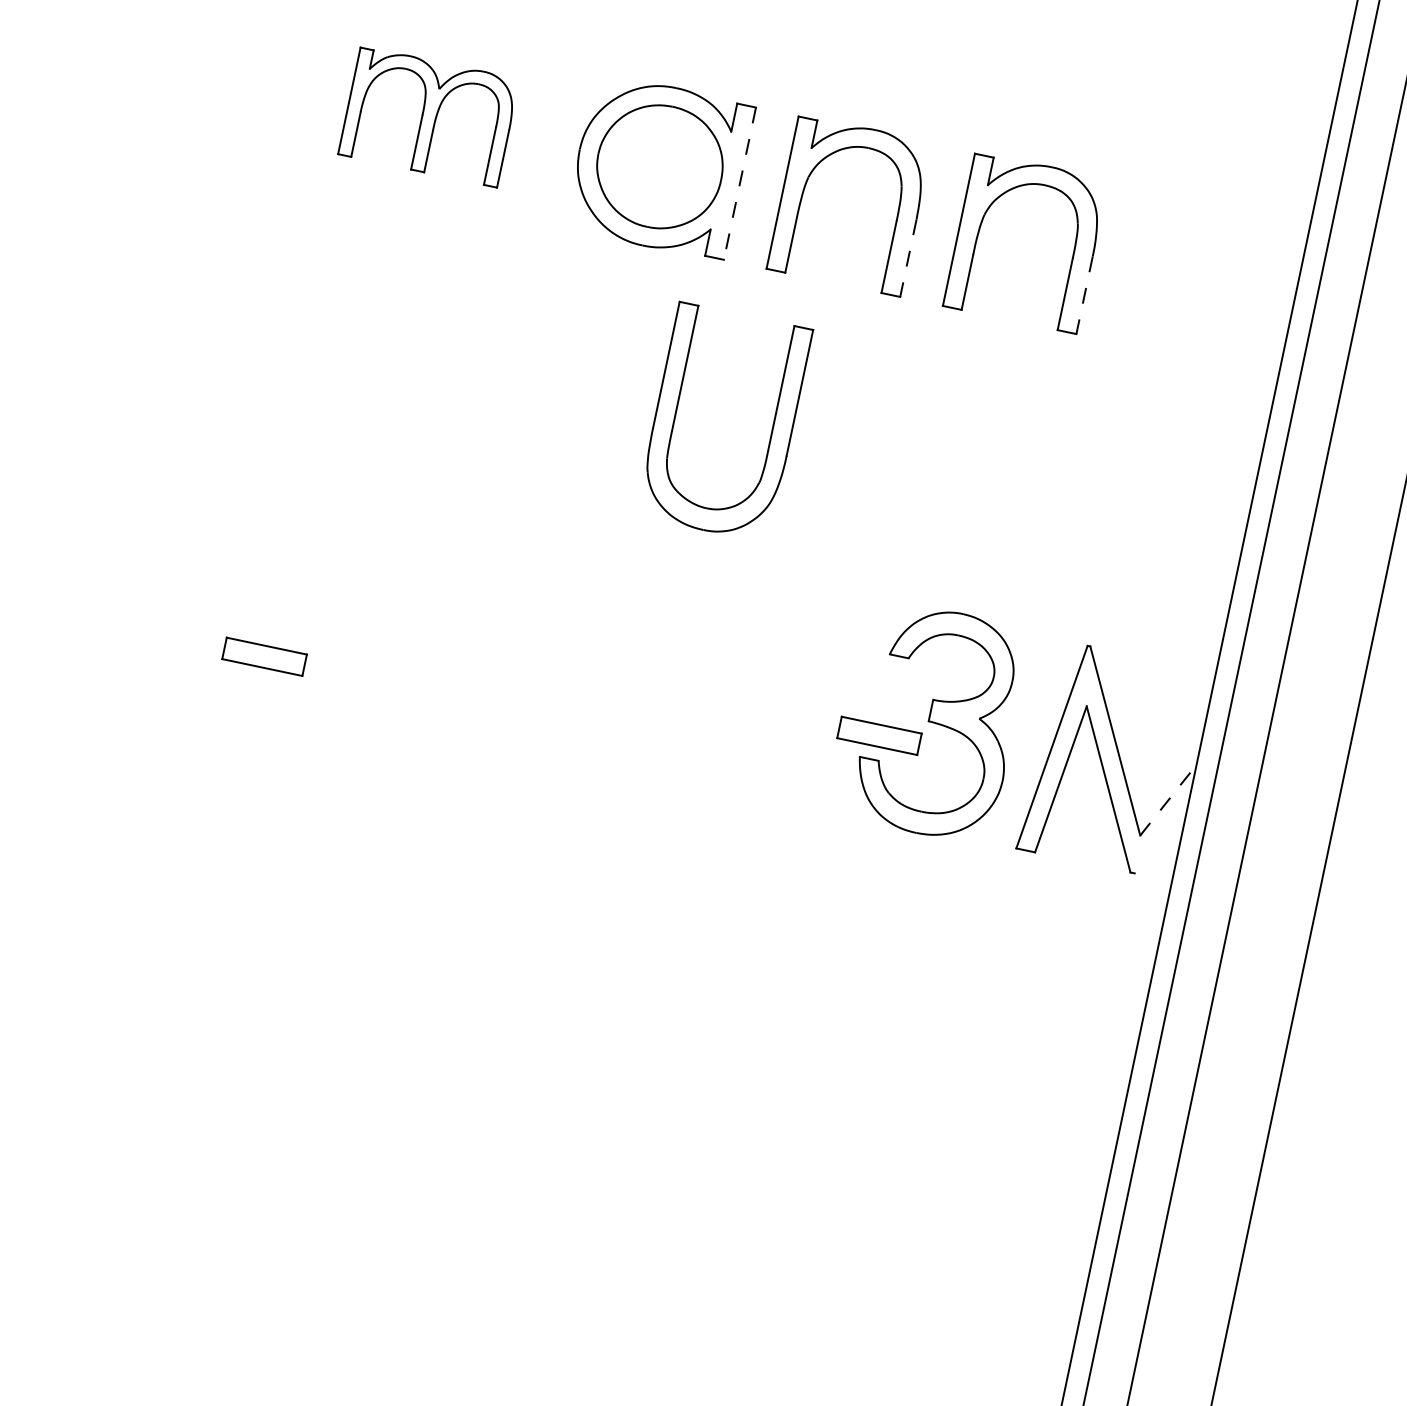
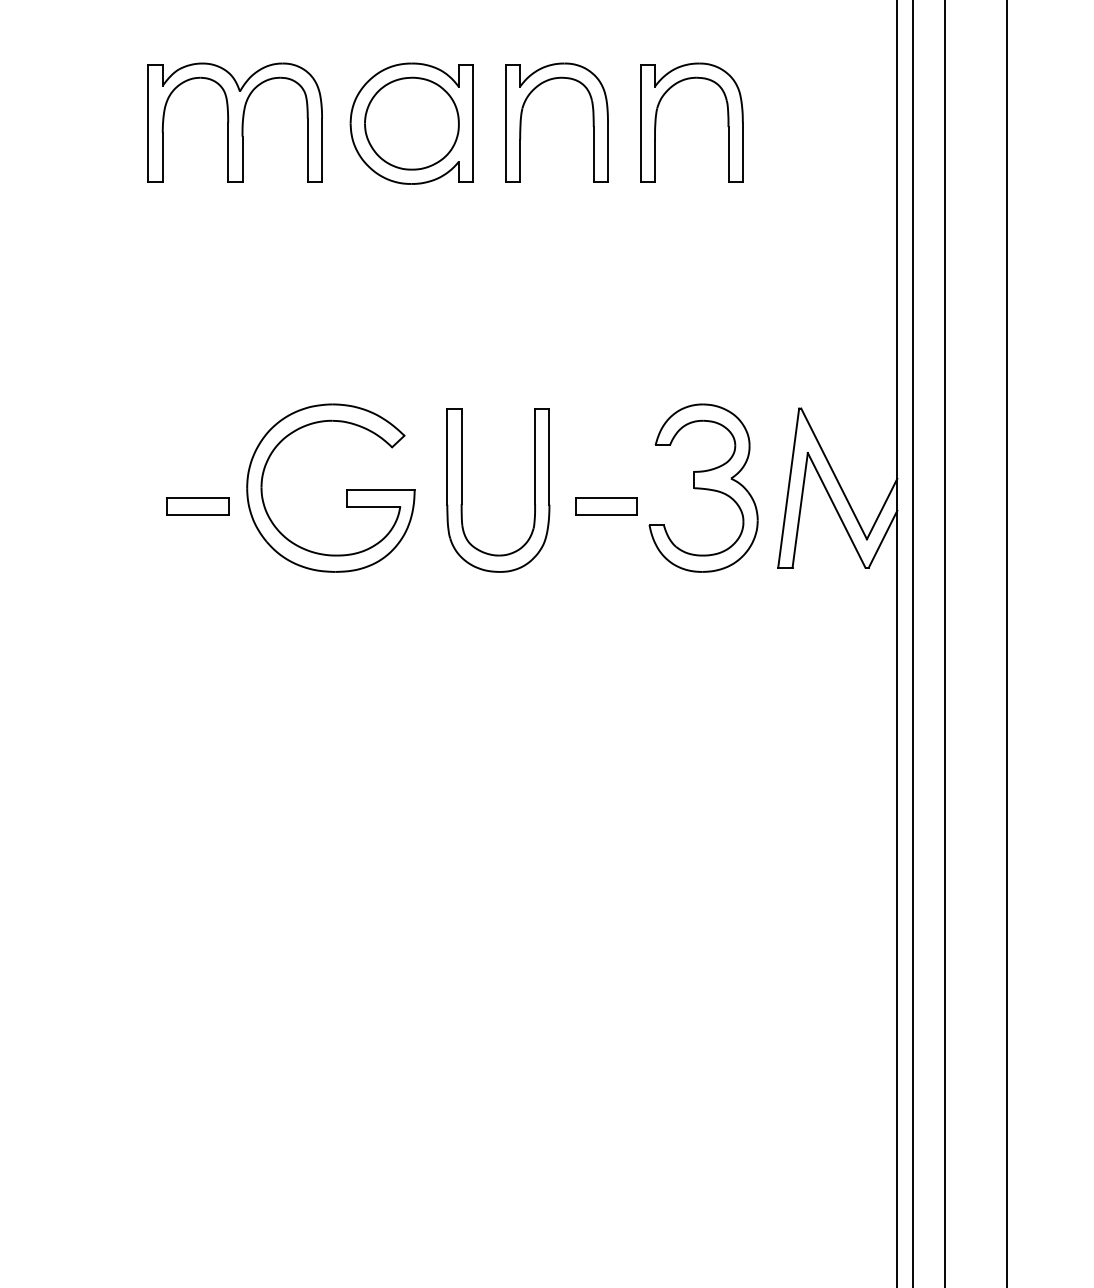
part: (428, 116) -> (234, 122), size x1.43
line: (740, 184) -> (473, 124), dashed -> solid
line: (908, 258) -> (608, 152), dashed -> solid
line: (1084, 295) -> (742, 152), dashed -> solid
part: (676, 413) -> (462, 490), moved
part: (473, 627) -> (346, 489), added
part: (263, 656) -> (197, 506), moved
part: (879, 735) -> (606, 506), moved
line: (1168, 800) -> (882, 509), dashed -> solid
line: (1160, 838) -> (882, 538), added

